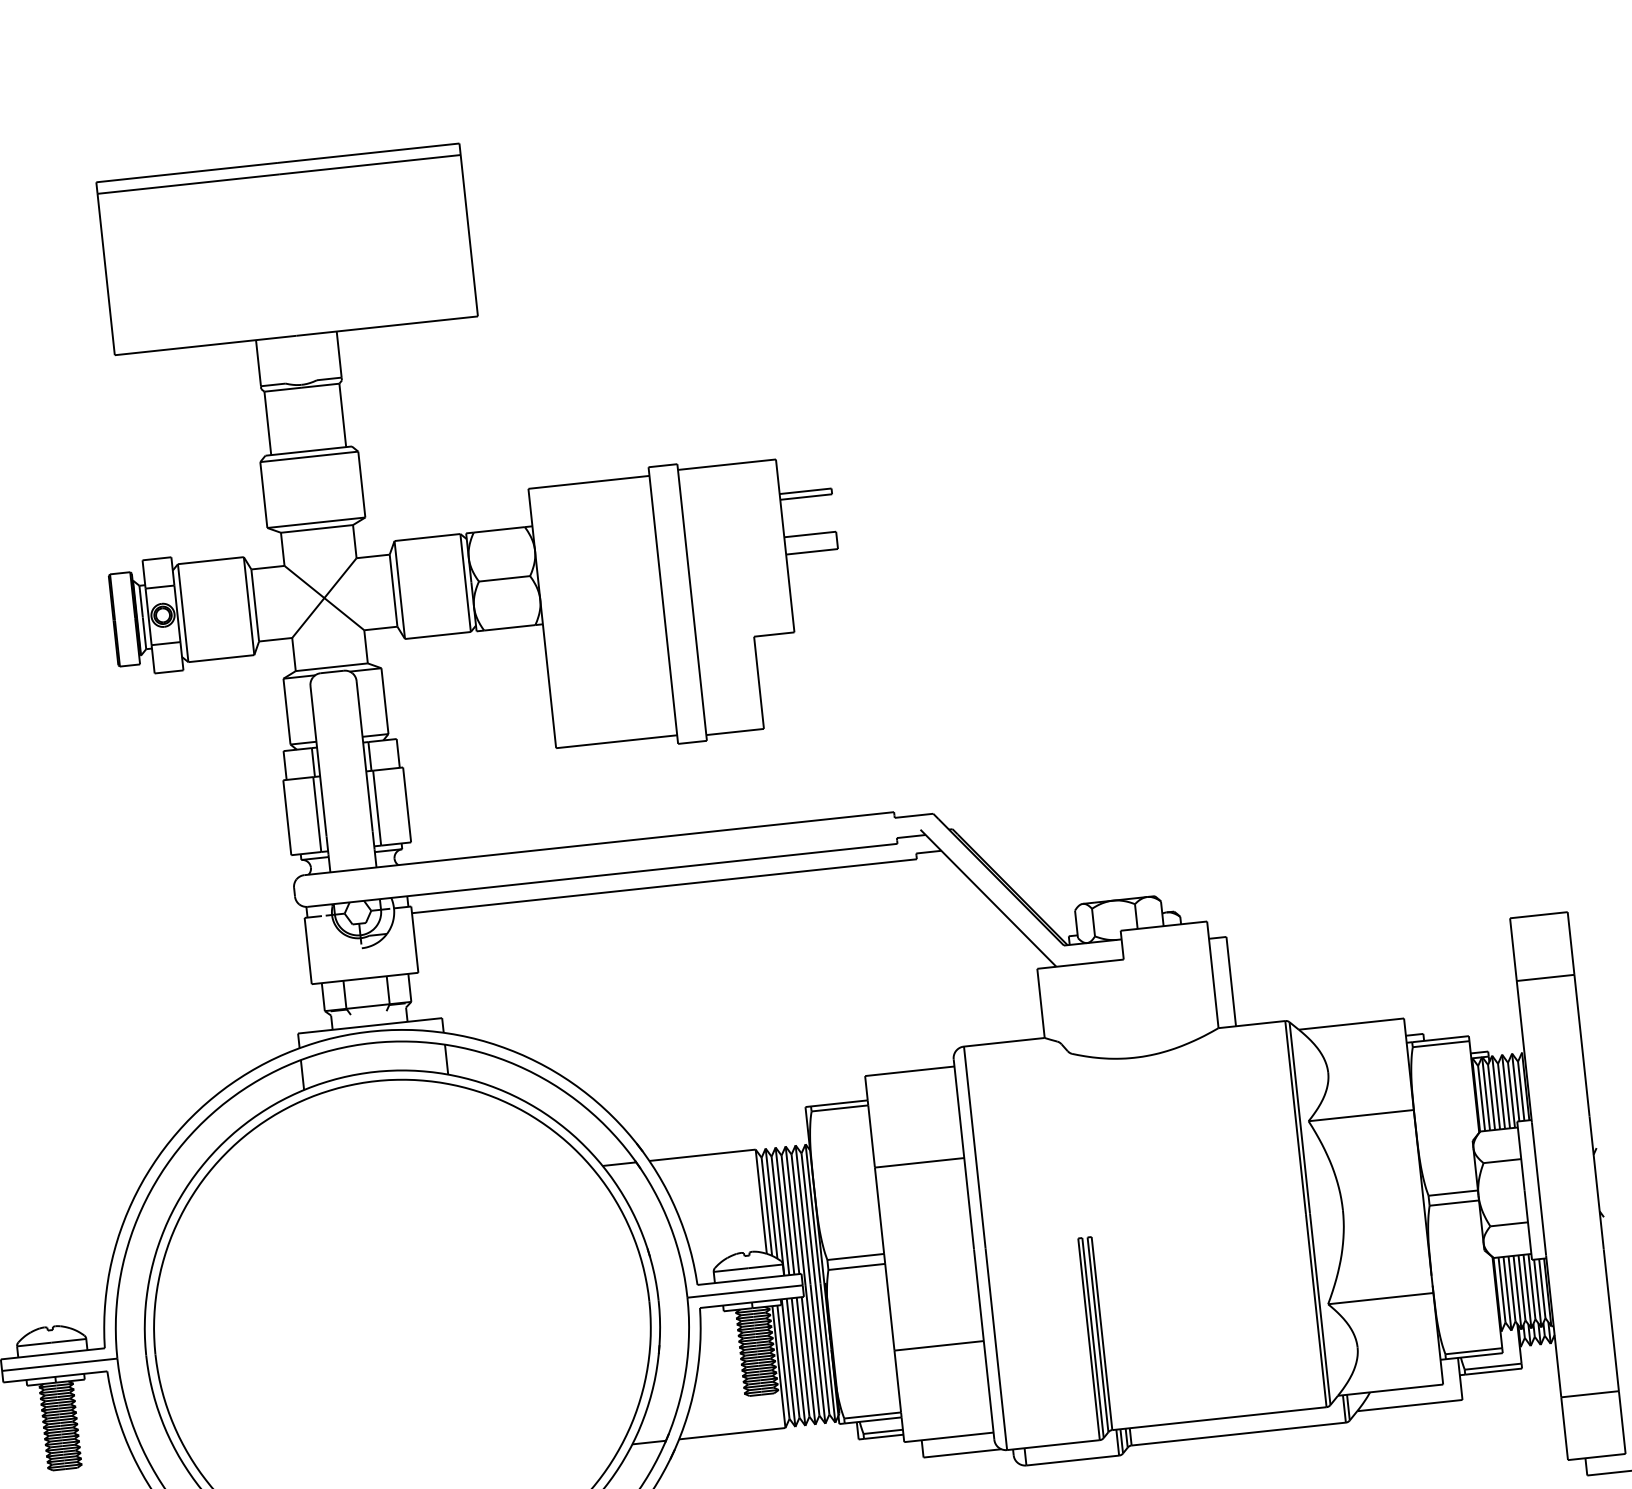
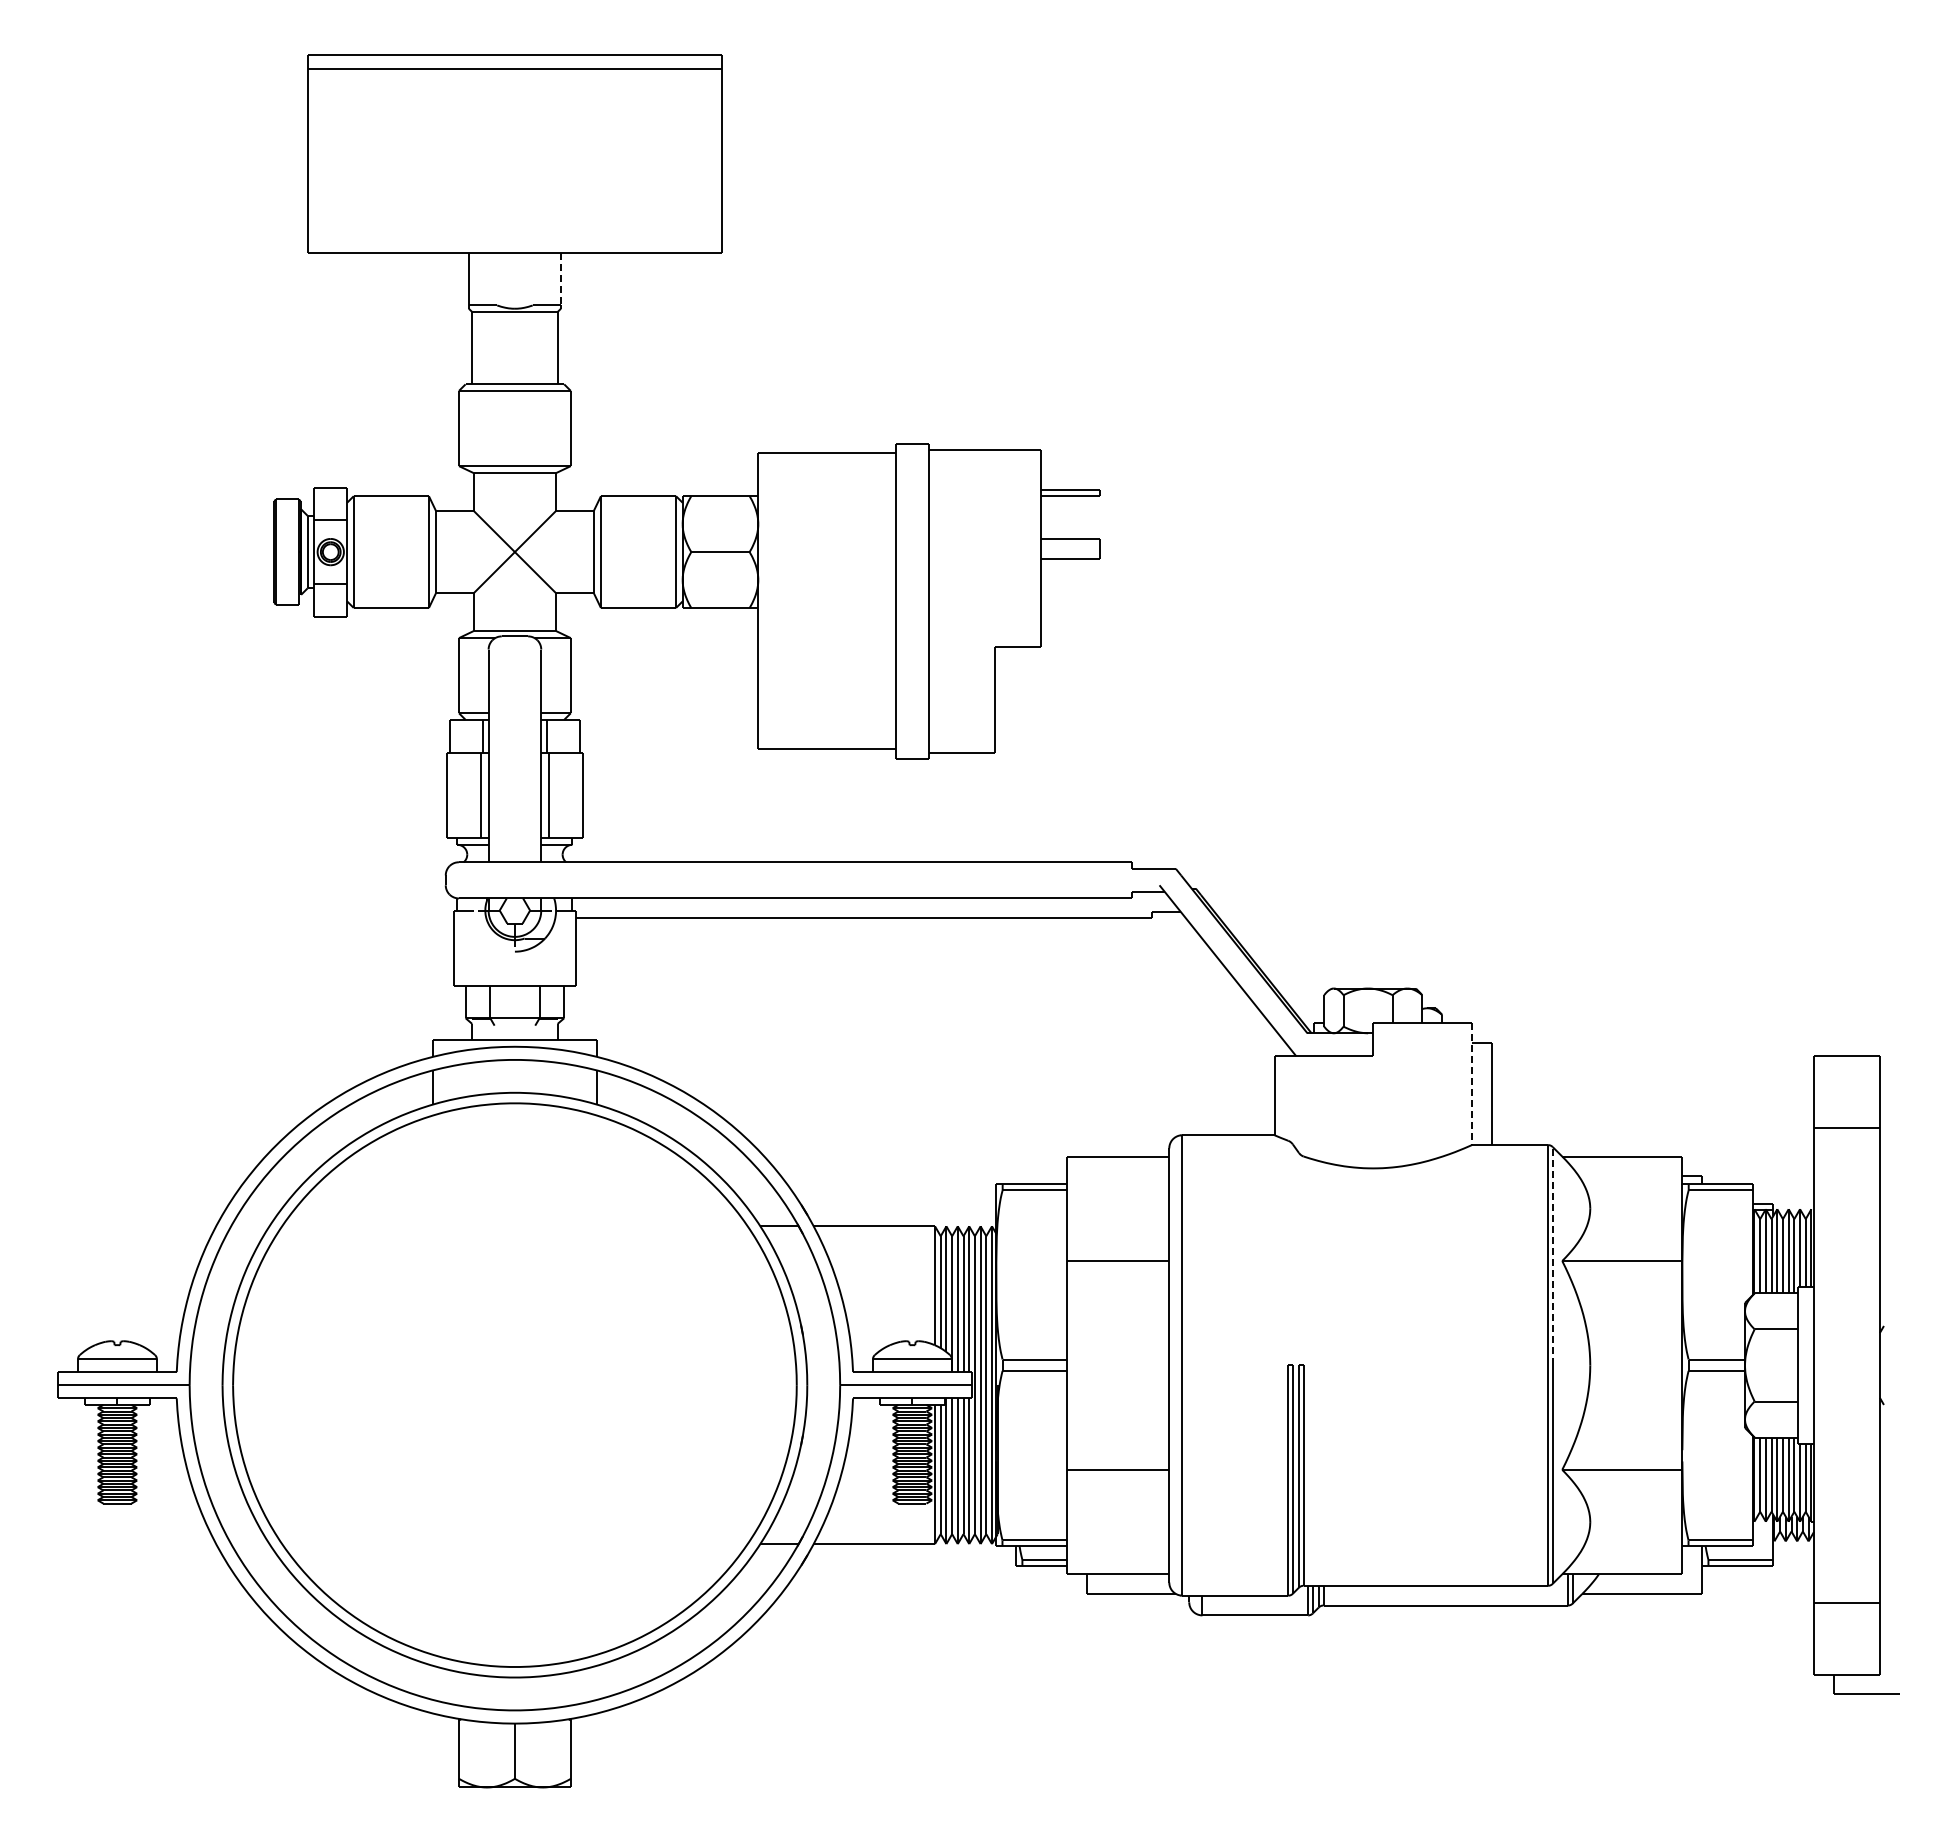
line: (338, 354) -> (560, 279), solid -> dashed
line: (1212, 975) -> (1471, 1084), solid -> dashed
line: (1299, 1117) -> (1552, 1255), solid -> dashed

